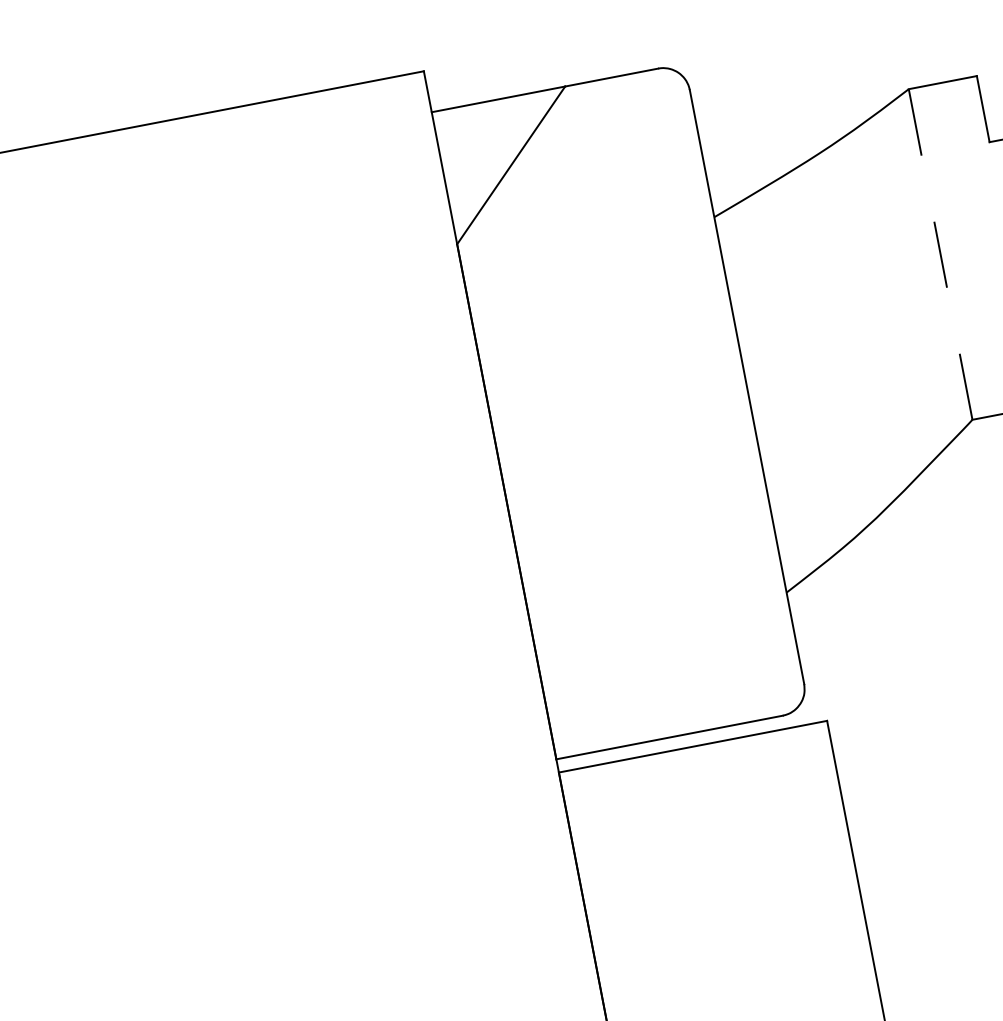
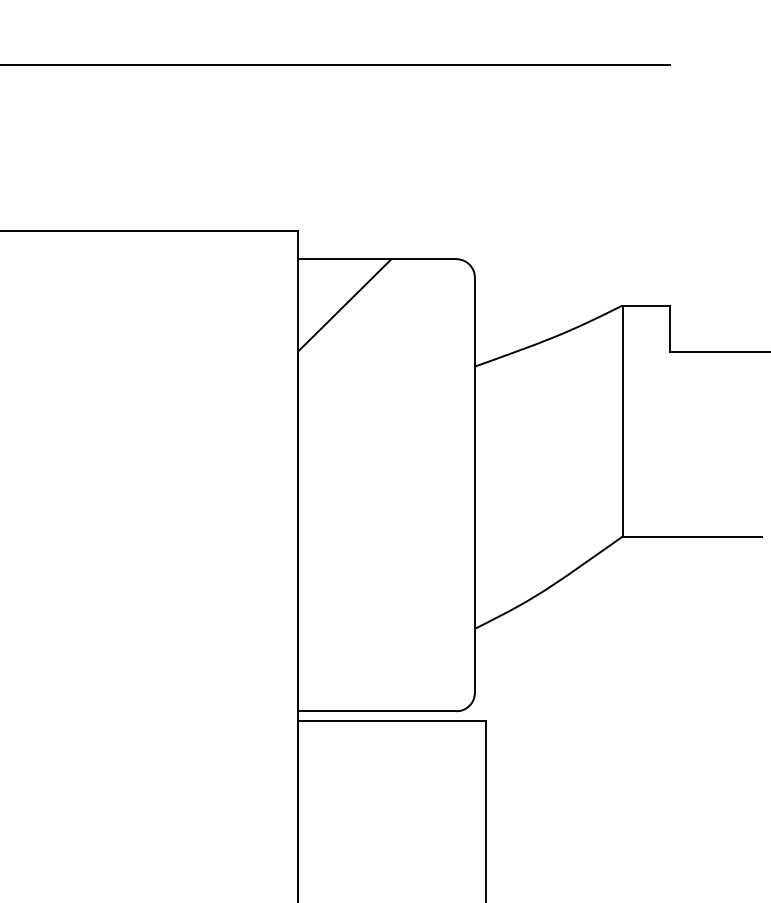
line: (940, 253) -> (622, 420), dashed -> solid

